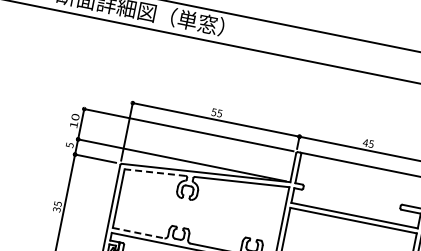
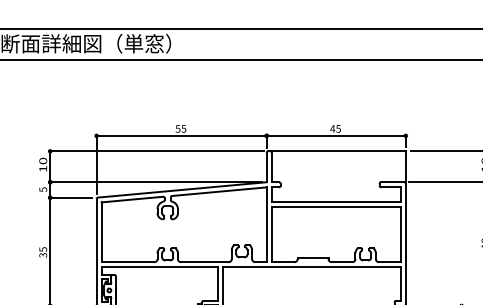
line: (155, 172) -> (132, 199), dashed -> solid
line: (139, 233) -> (128, 262), dashed -> solid

